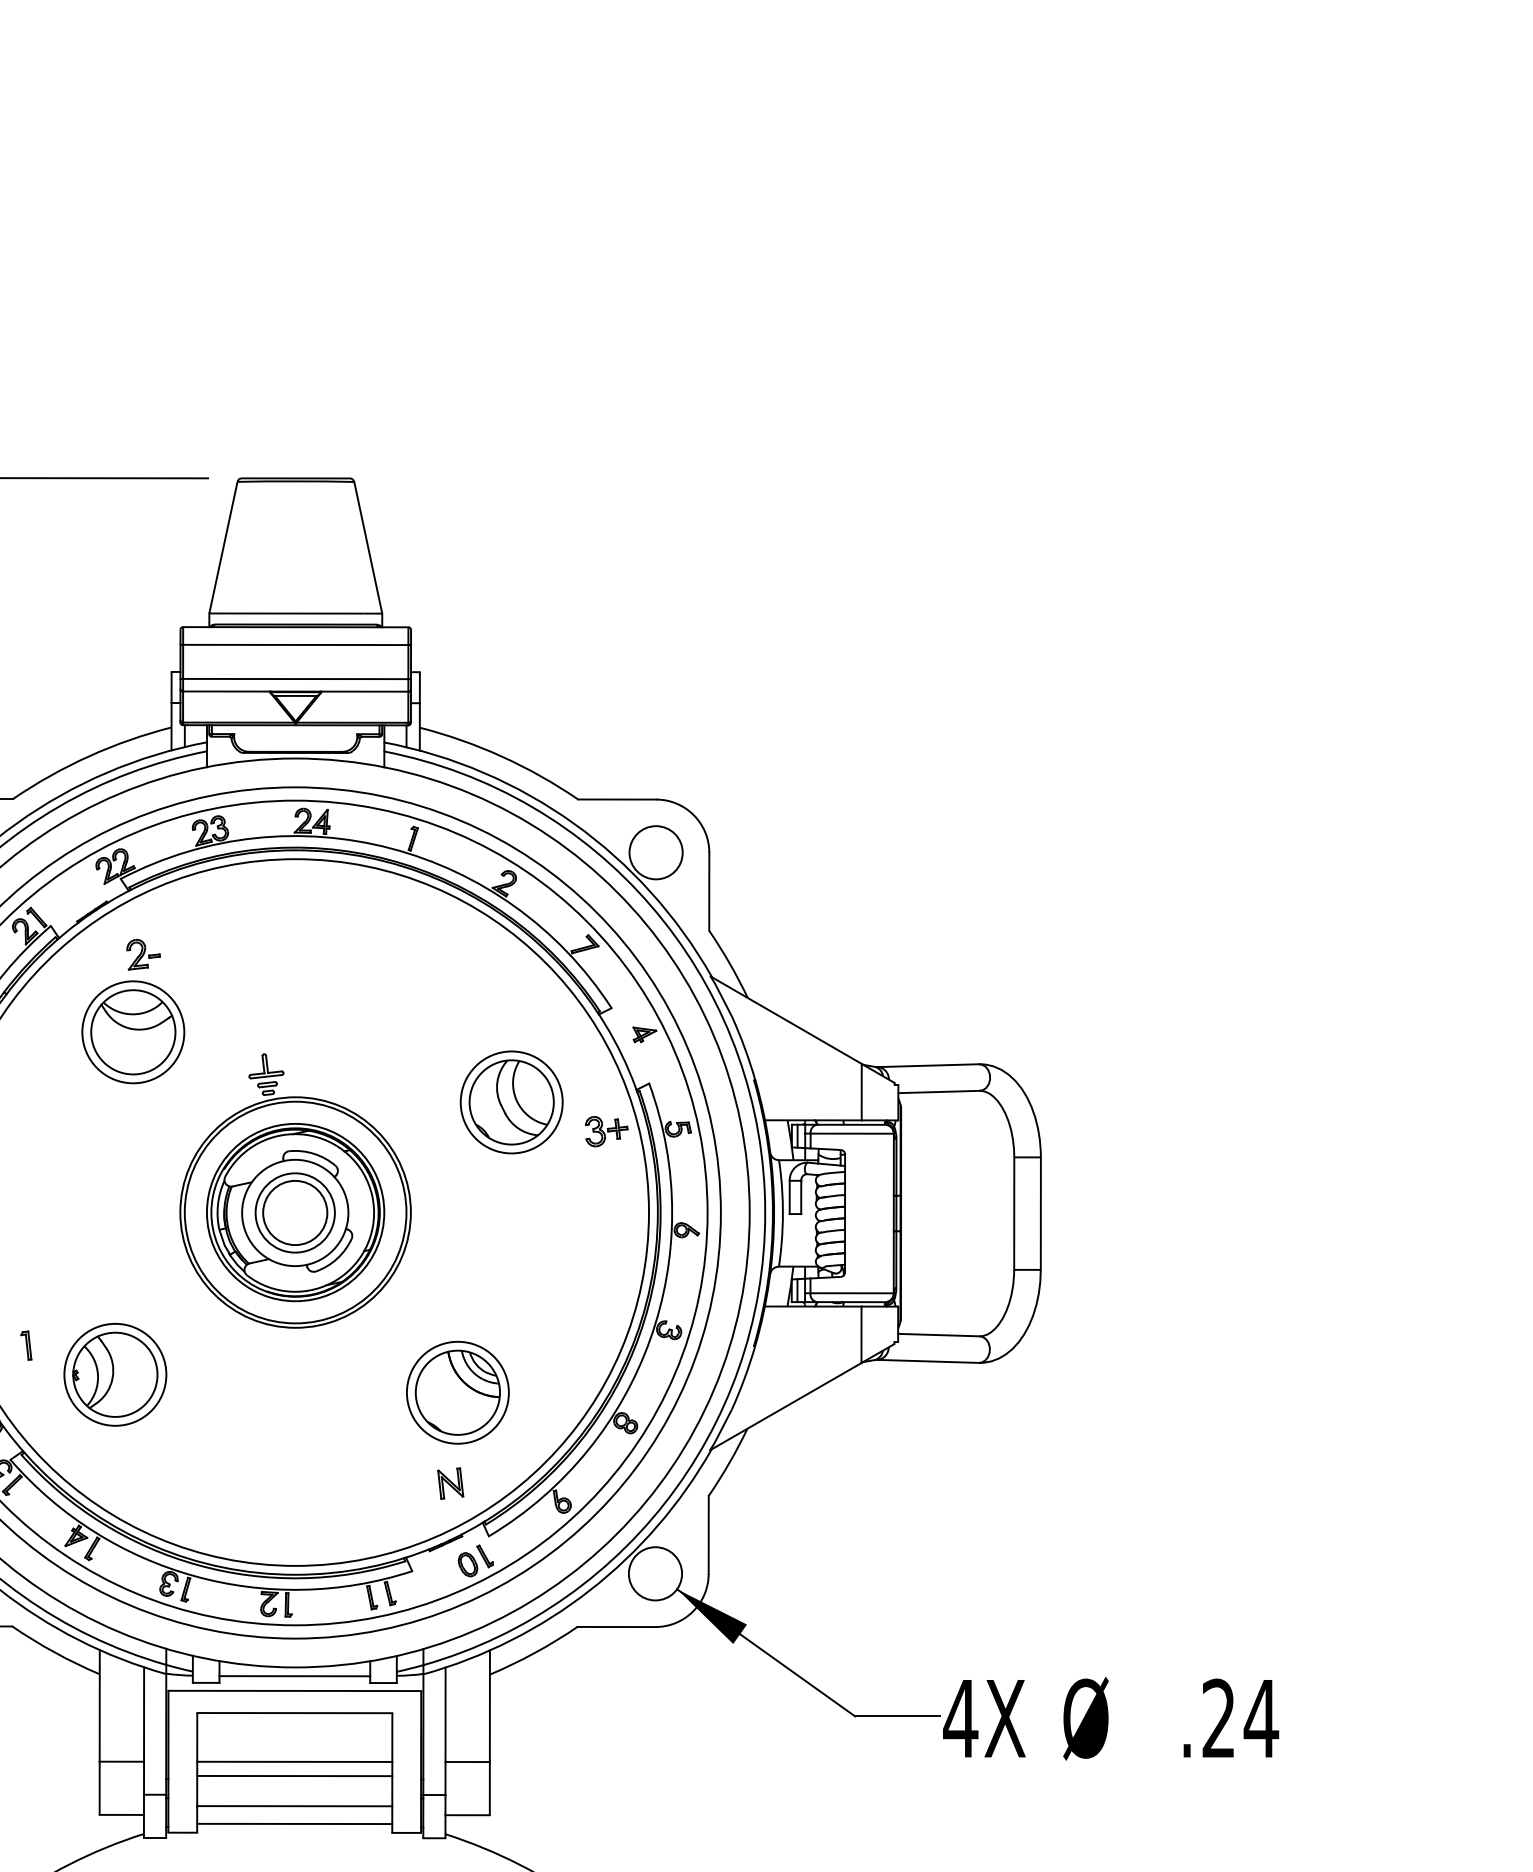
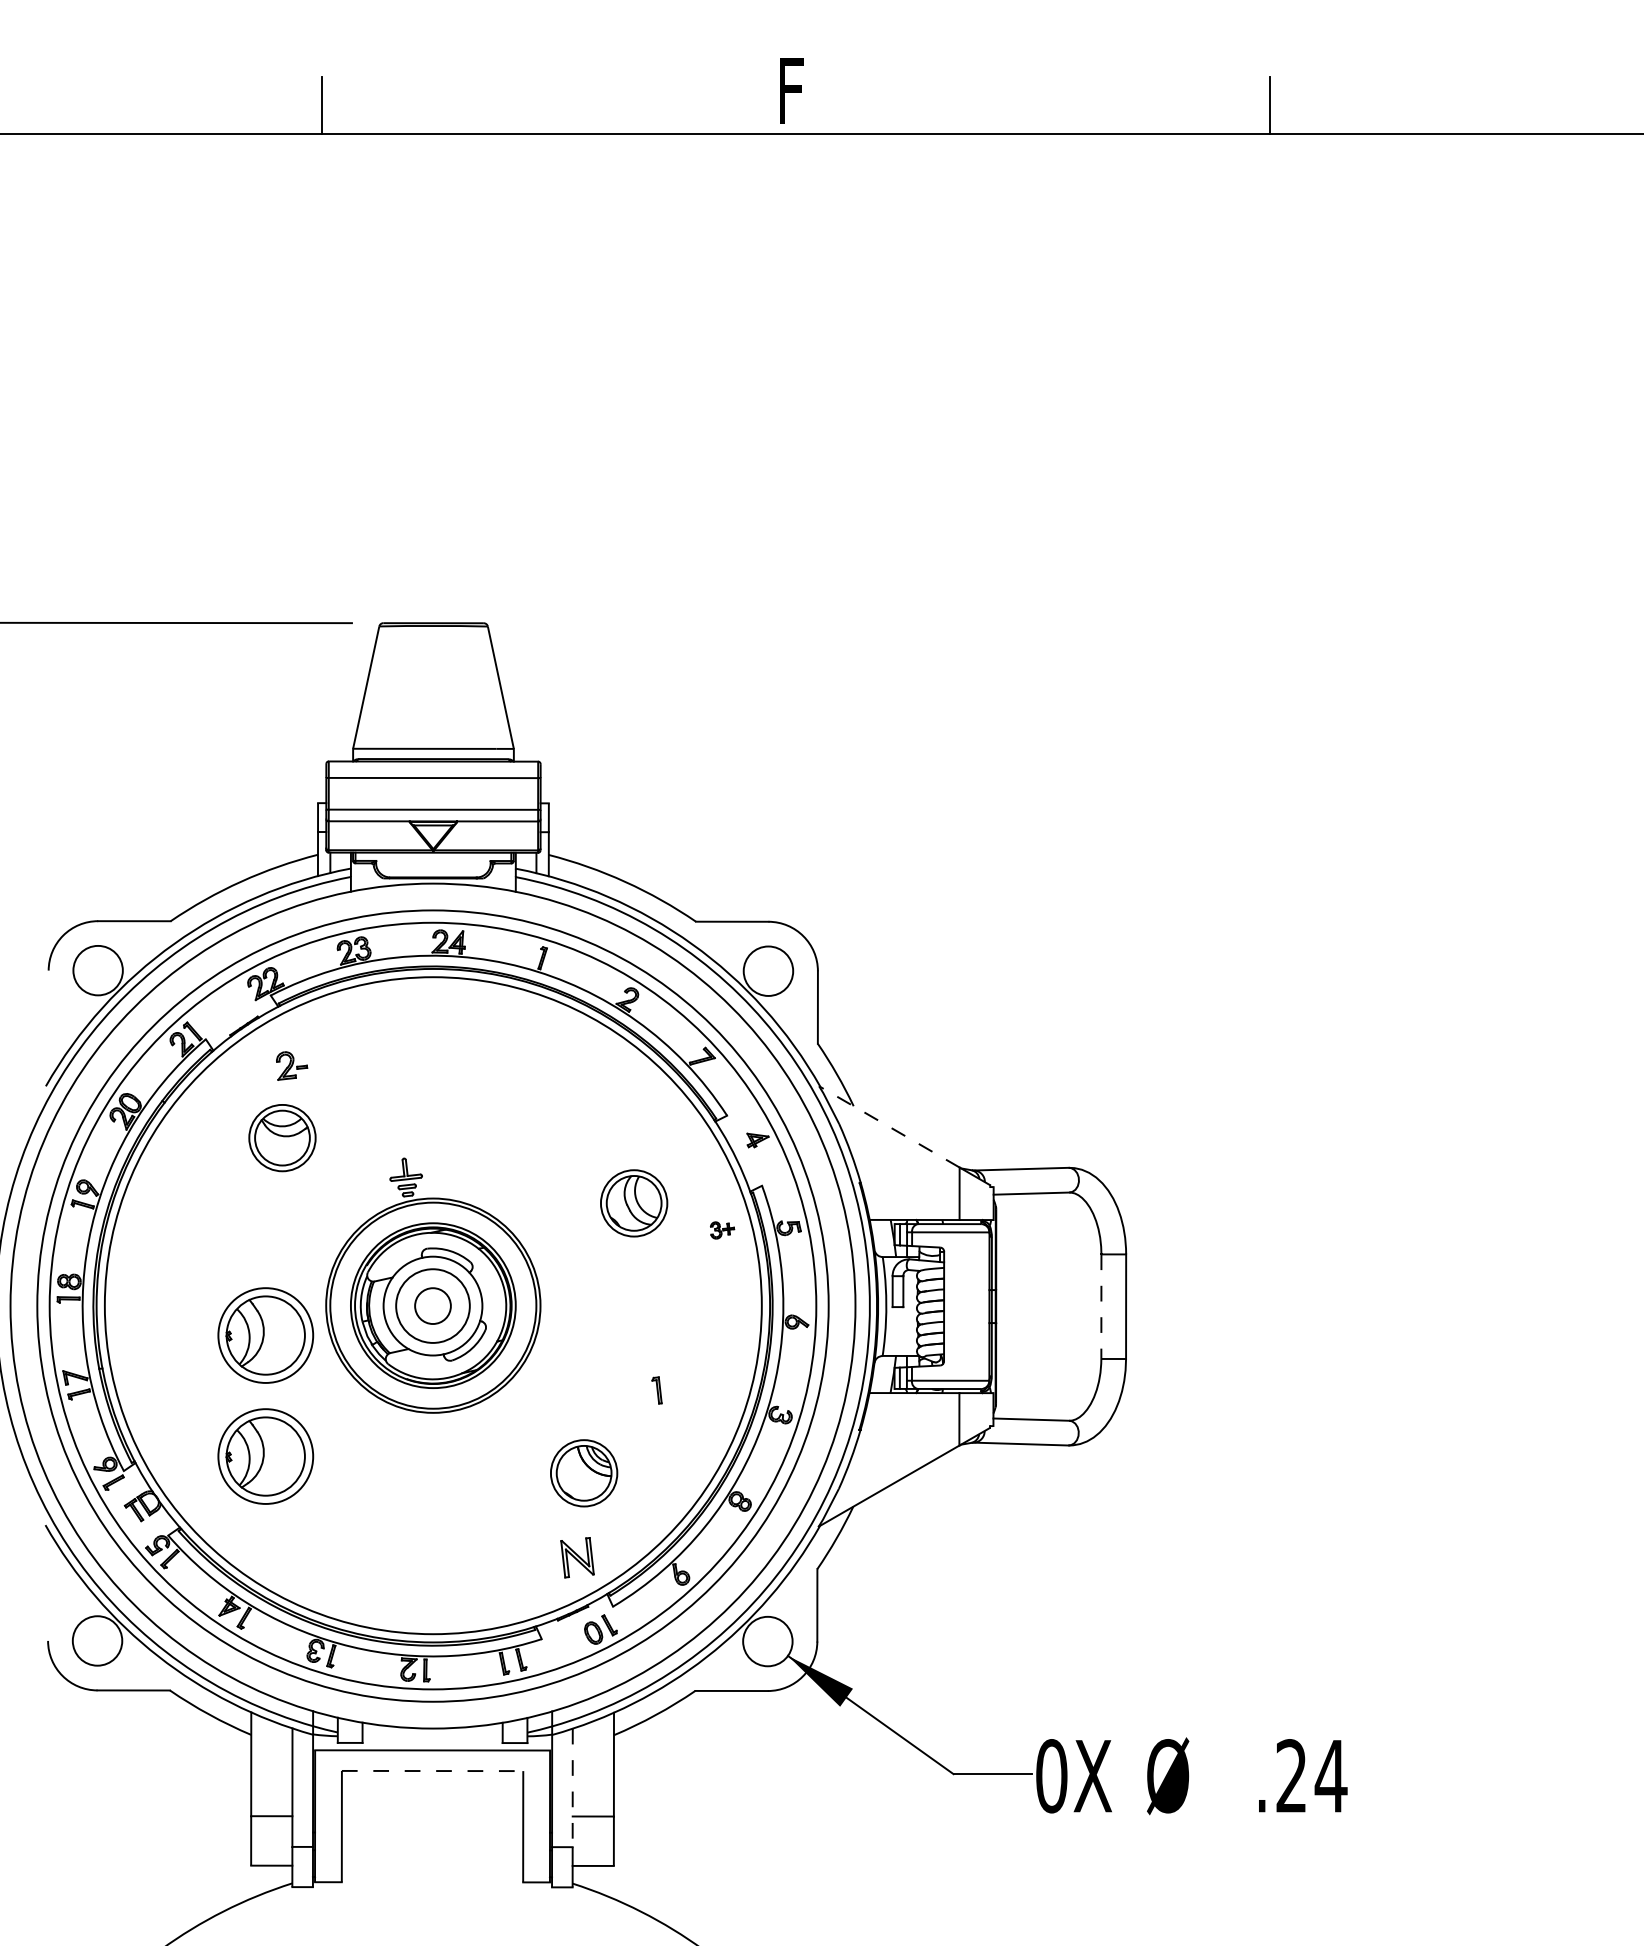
line: (785, 1019) -> (888, 1126), solid -> dashed
part: (133, 1031) -> (282, 1137), size x0.7
part: (510, 1102) -> (633, 1203), size x0.7
part: (606, 1131) -> (722, 1230), size x0.6
circle: (294, 1212) -> (432, 1305), size x0.6
line: (1014, 1214) -> (1101, 1307), solid -> dashed
part: (115, 1244) -> (265, 1335), added
part: (25, 1345) -> (656, 1390), moved
part: (457, 1393) -> (583, 1473), size x0.7
part: (450, 1483) -> (577, 1557), size x1.4
line: (294, 1675) -> (432, 1736), removed
line: (294, 1713) -> (432, 1771), solid -> dashed
text: (960, 1718) -> (1051, 1776), 4X -> 0X
line: (445, 1731) -> (572, 1788), solid -> dashed
line: (294, 1762) -> (432, 1816), removed
line: (294, 1776) -> (432, 1829), removed
line: (294, 1806) -> (432, 1857), removed
line: (294, 1823) -> (432, 1873), removed

